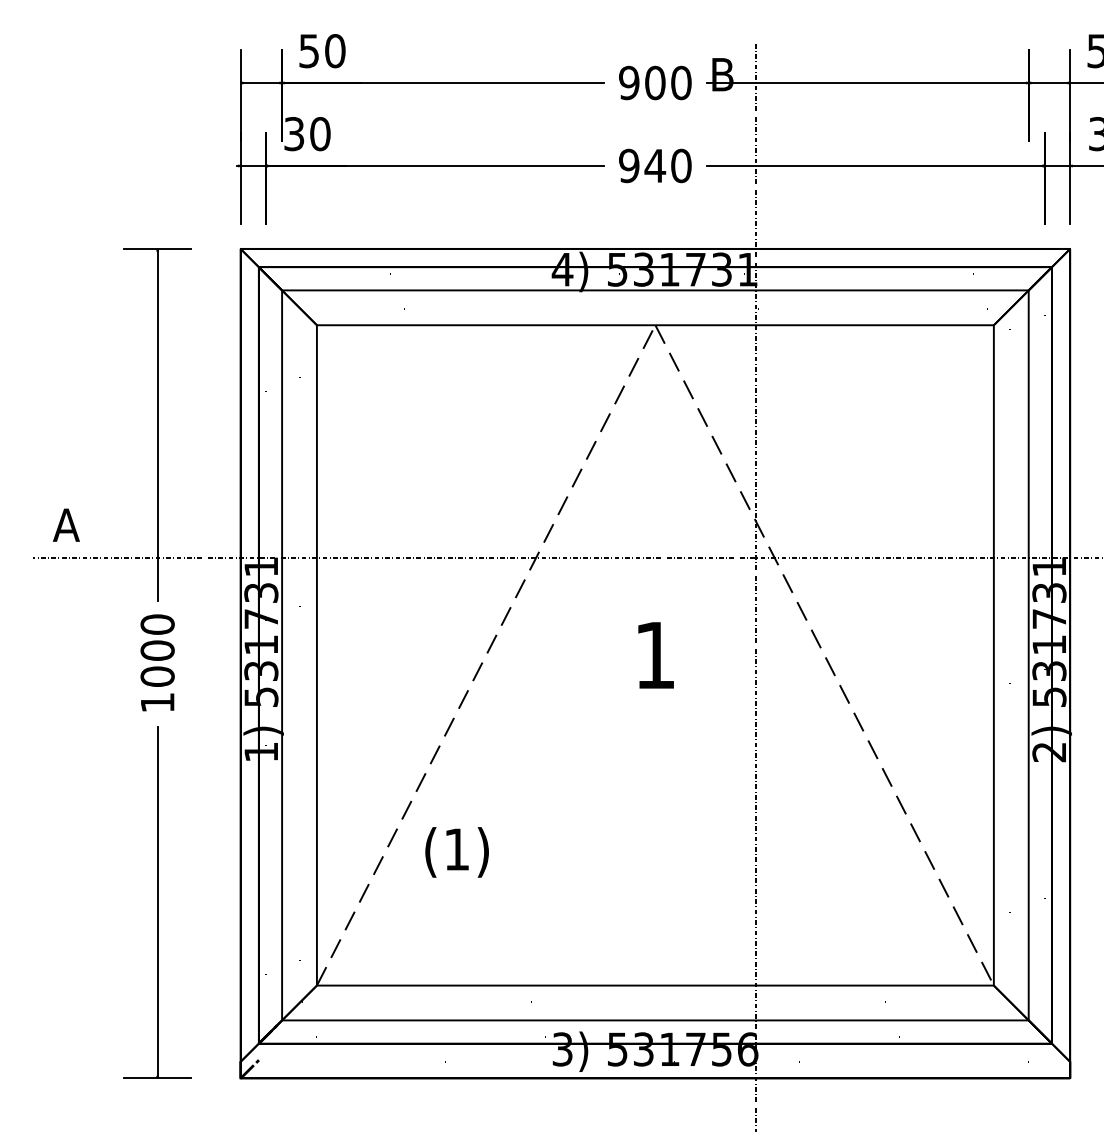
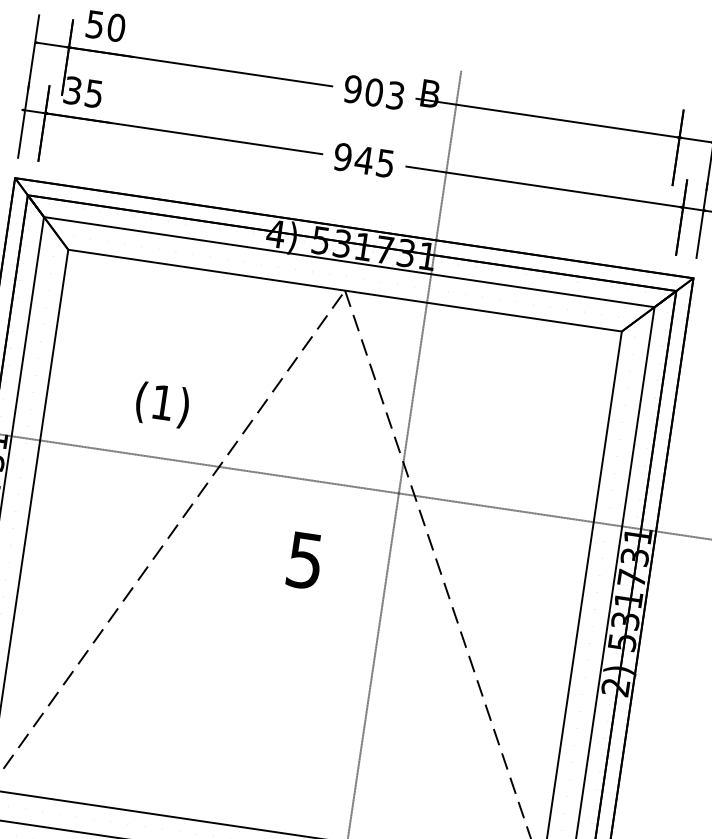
text: (681, 82) -> (395, 95), 900 -> 903
text: (320, 134) -> (94, 94), 30 -> 35
text: (681, 165) -> (385, 163), 940 -> 945
text: (654, 655) -> (304, 560), 1 -> 5
text: (456, 852) -> (161, 405), moved

